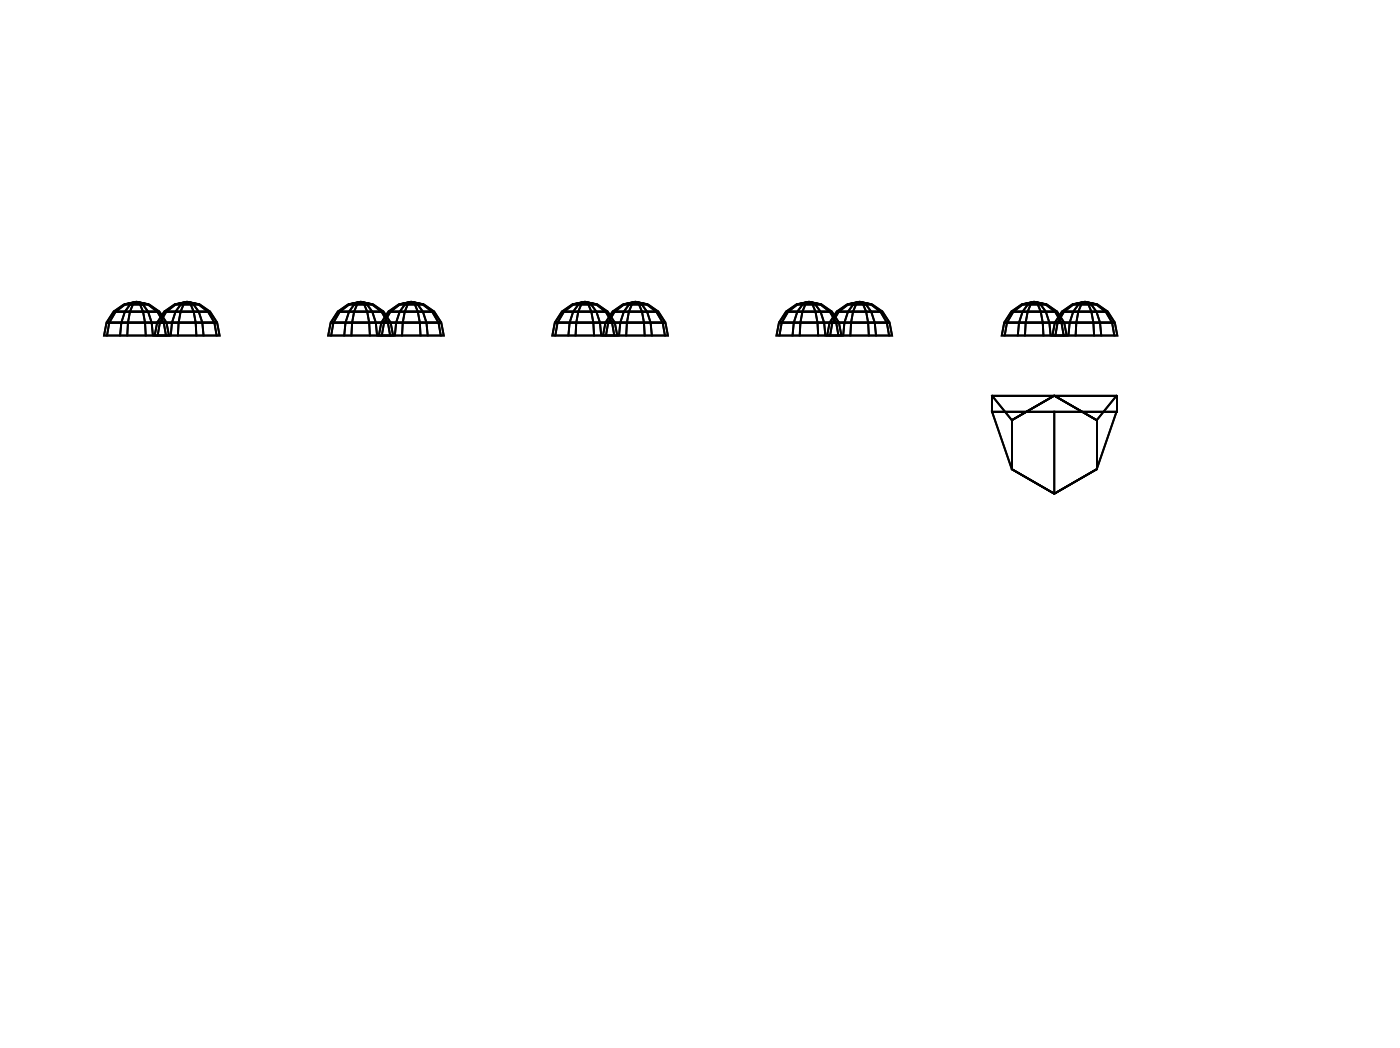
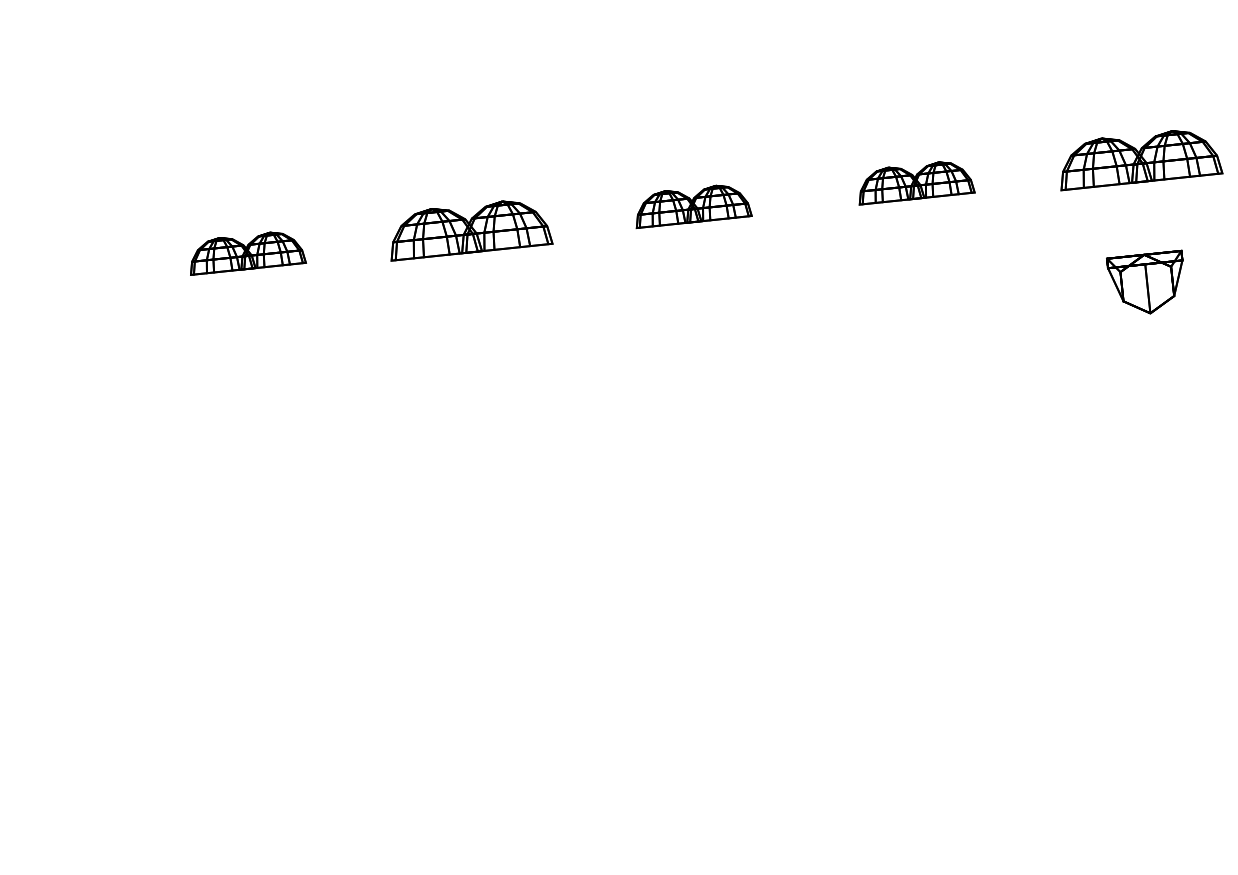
part: (385, 318) -> (469, 228), size x1.4
part: (1059, 318) -> (1139, 158), size x1.4
part: (1053, 444) -> (1146, 284), size x0.6

